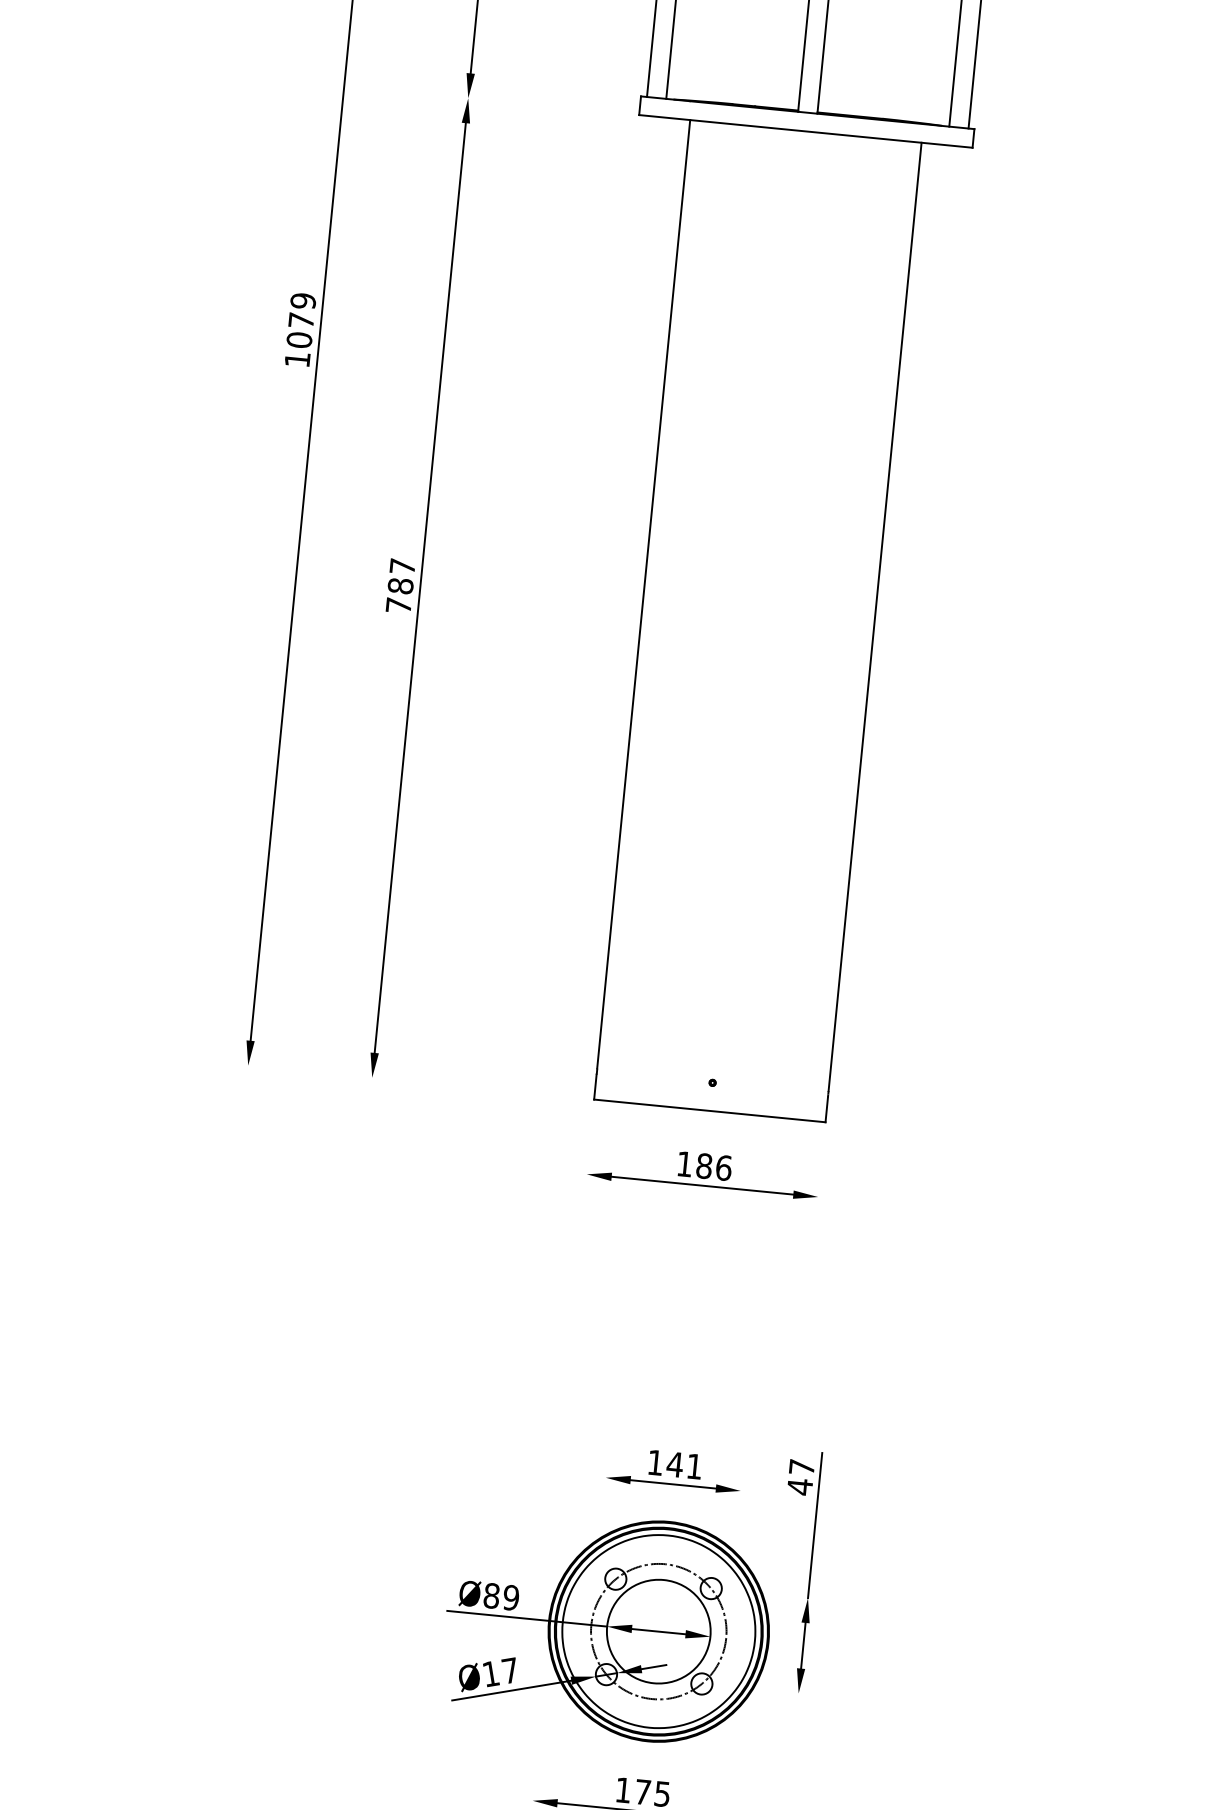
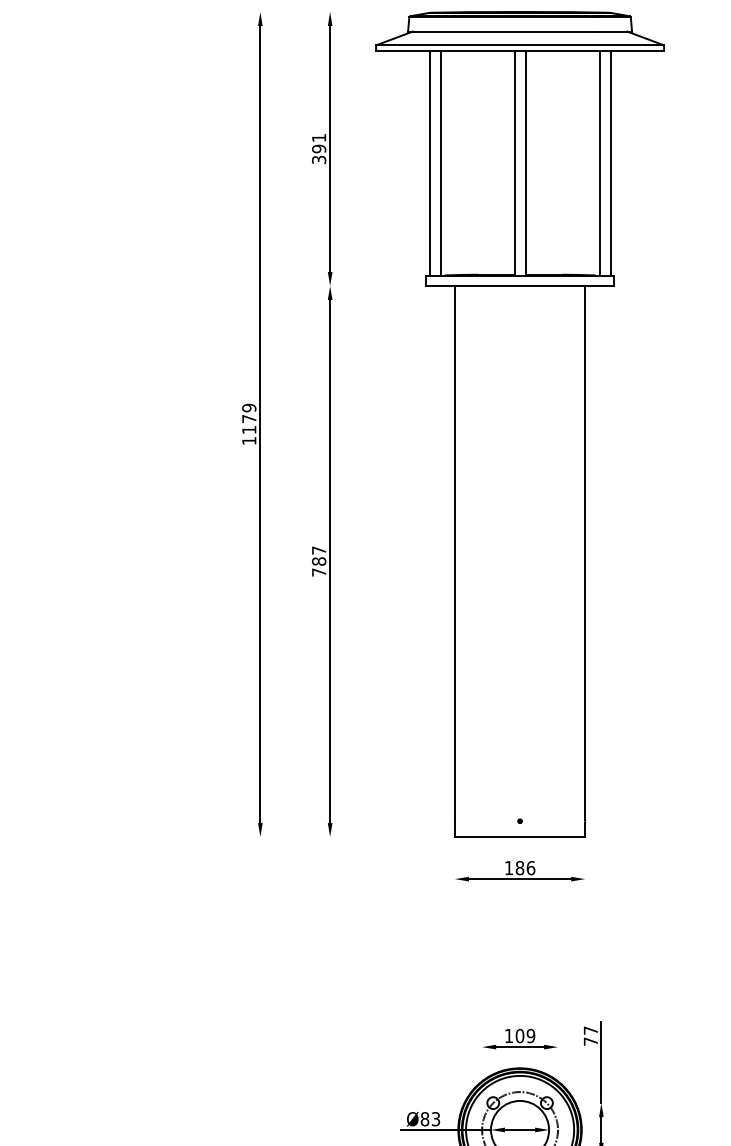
text: (299, 339) -> (249, 429), 1079 -> 1179
text: (684, 1464) -> (525, 1035), 141 -> 109
text: (799, 1486) -> (590, 1041), 47 -> 77
text: (510, 1598) -> (435, 1119), Ø89 -> Ø83

